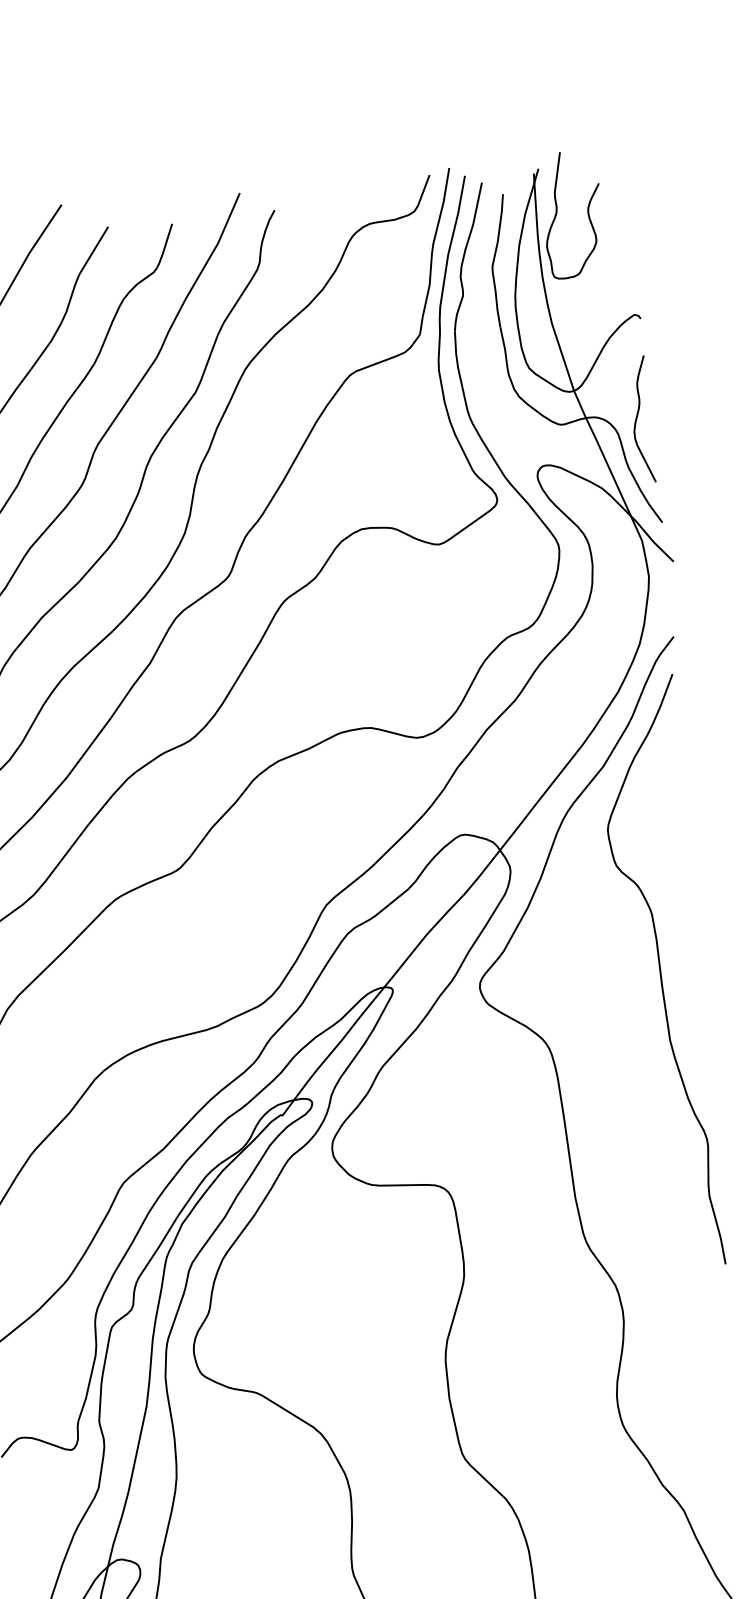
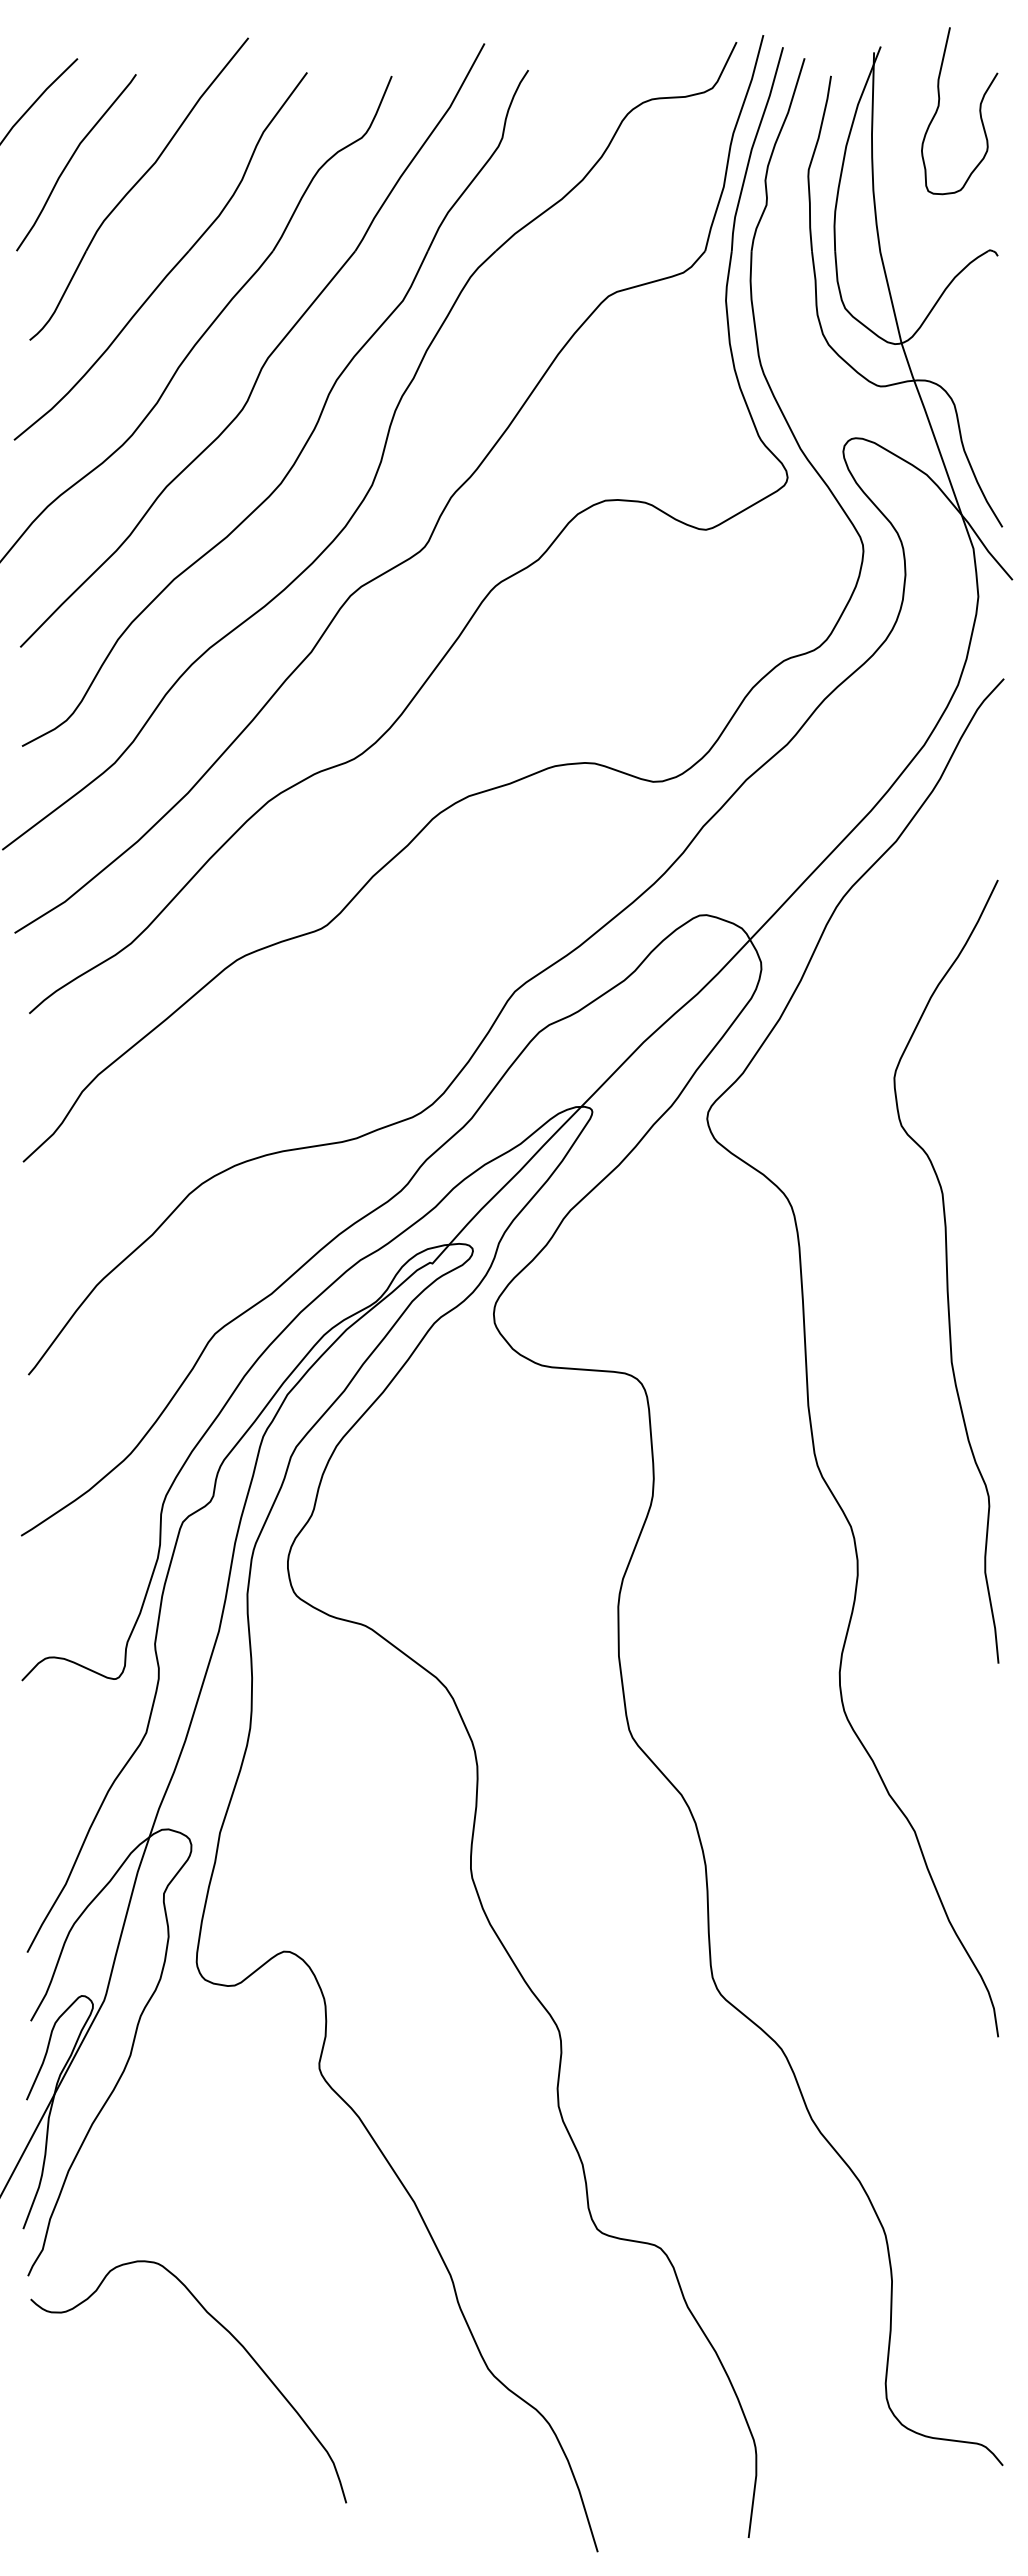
curve: (587, 213) -> (979, 111), moved
curve: (637, 418) -> (981, 387), removed
curve: (660, 972) -> (946, 1271), moved

